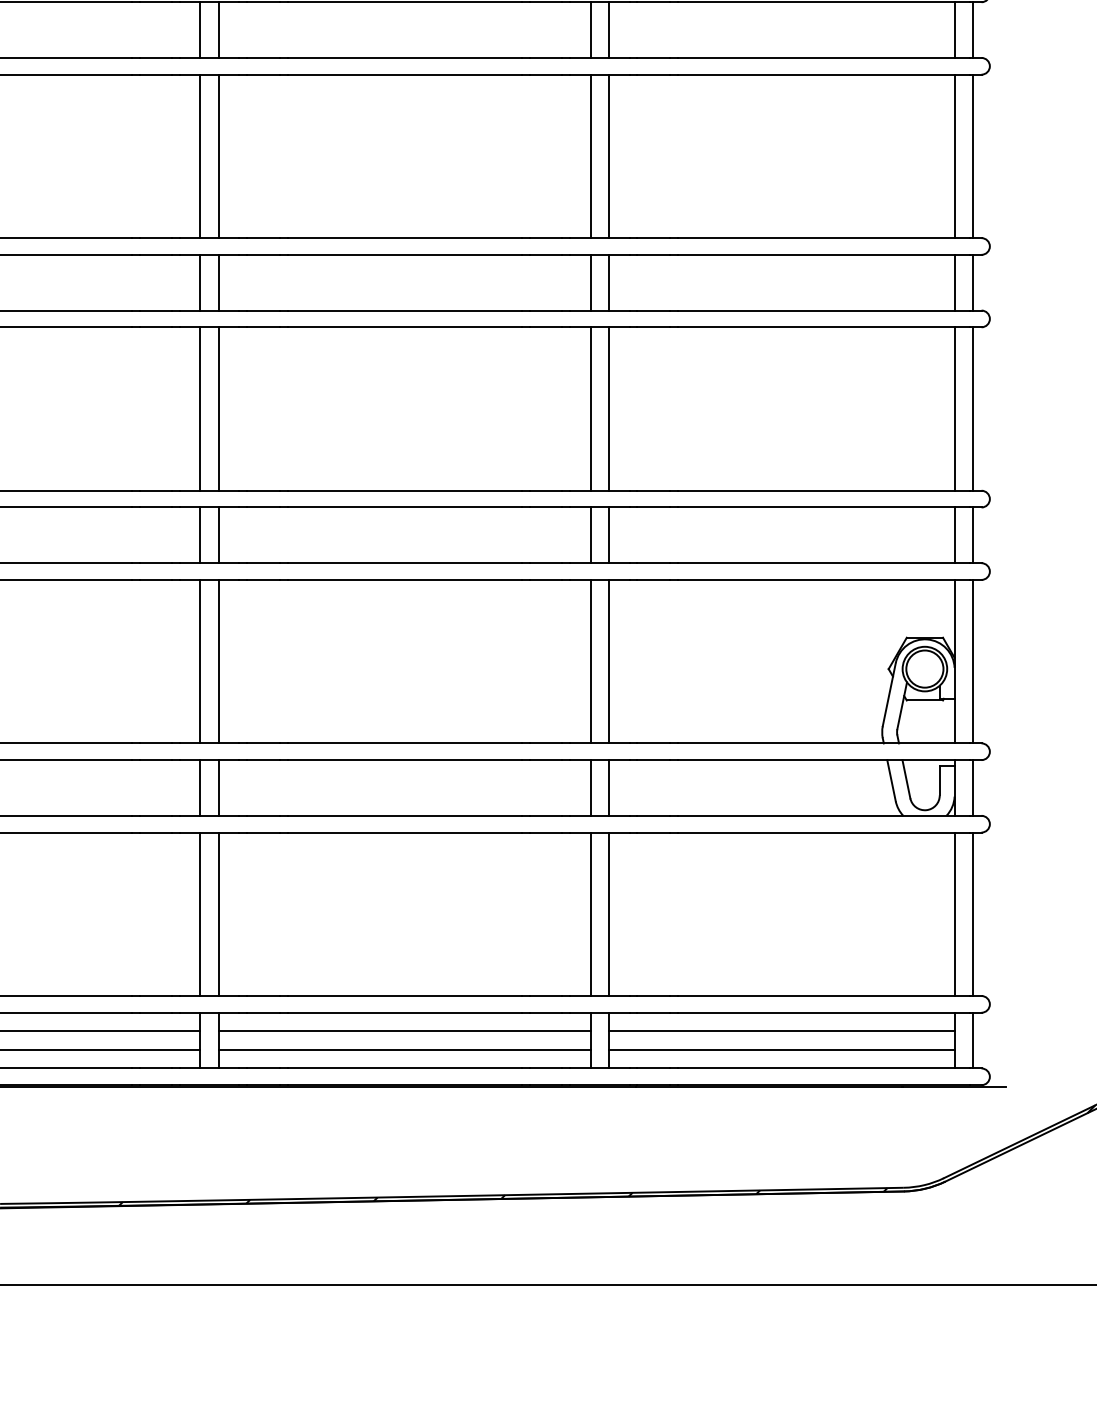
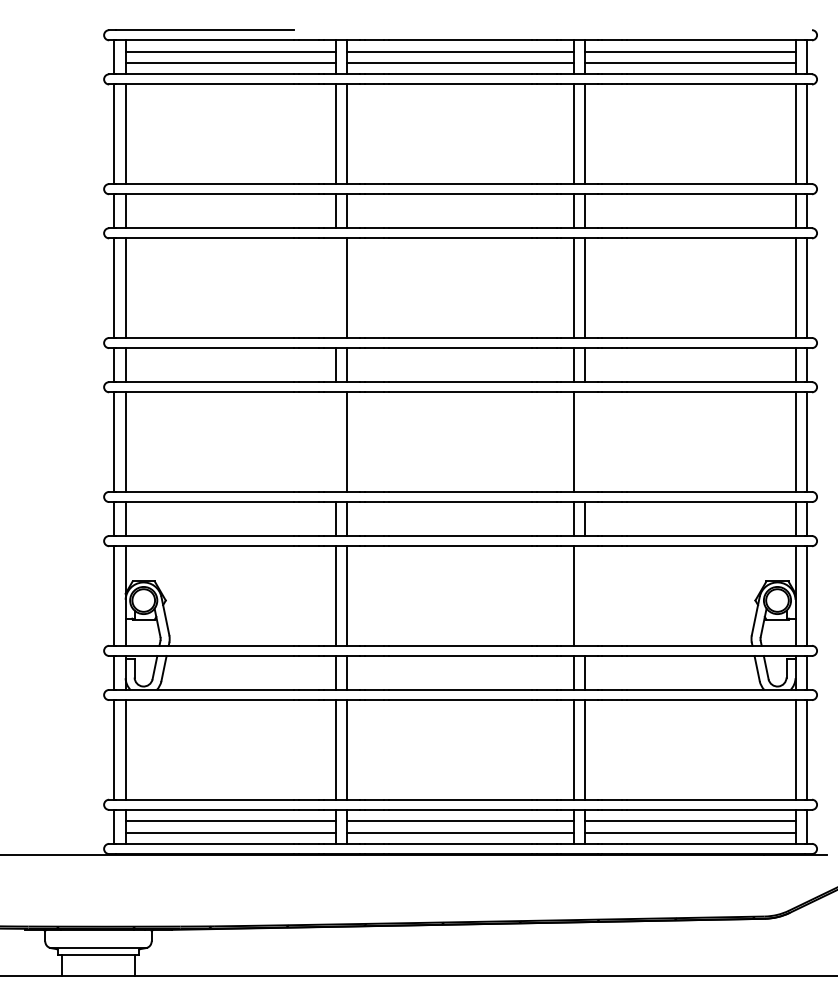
line: (201, 155) -> (336, 287), removed
line: (201, 408) -> (336, 441), removed
line: (609, 408) -> (585, 441), removed
line: (609, 660) -> (585, 595), removed

